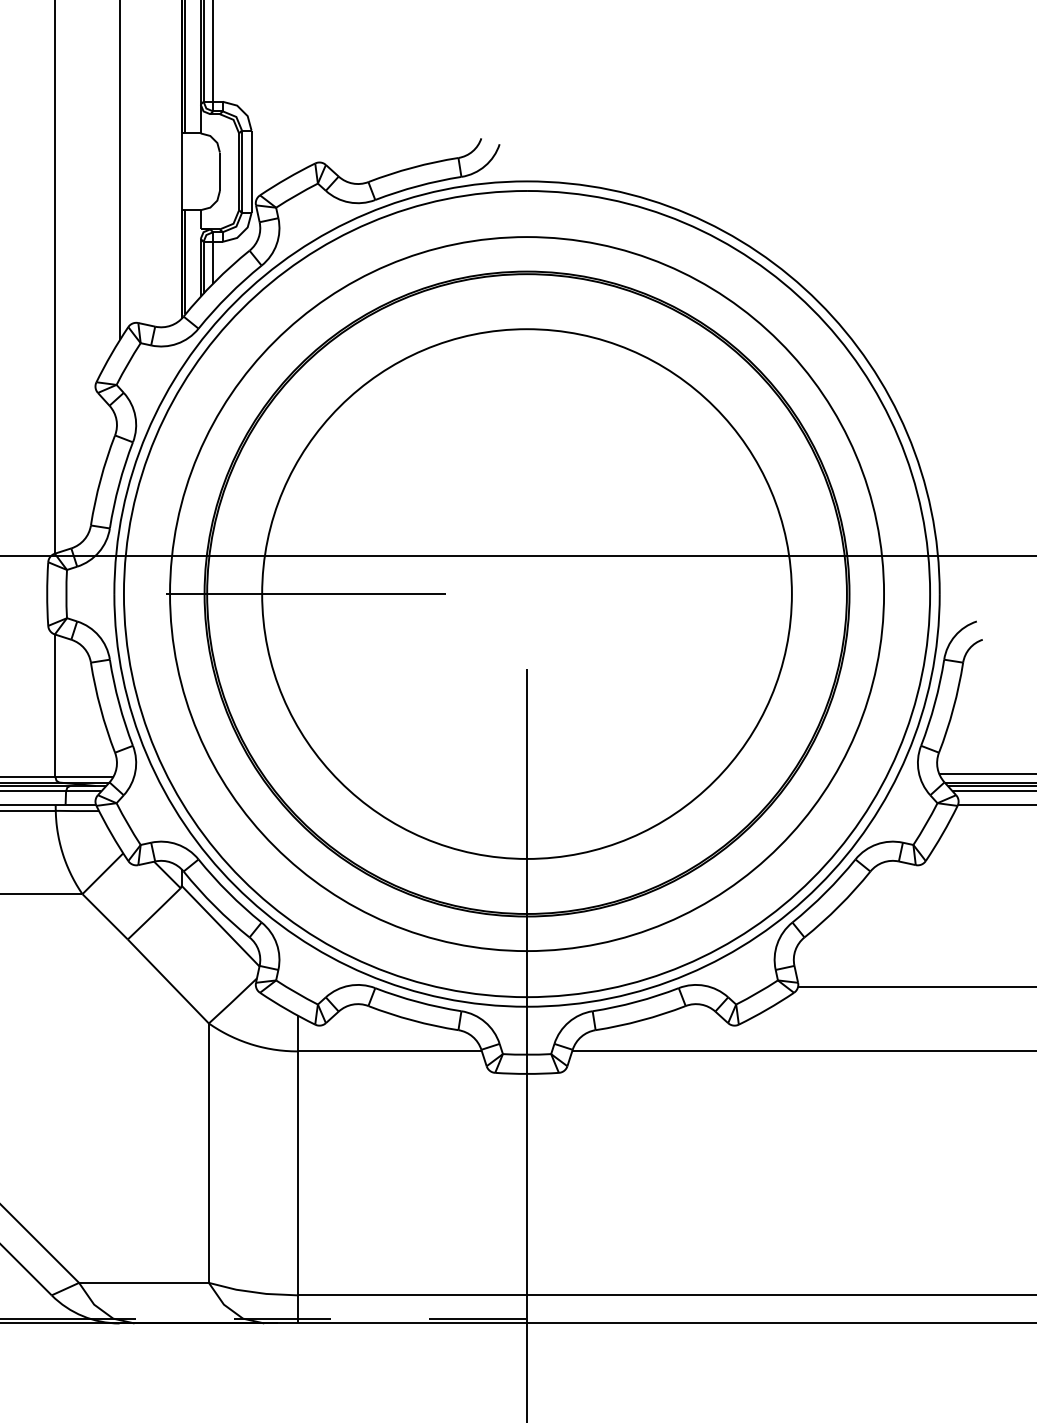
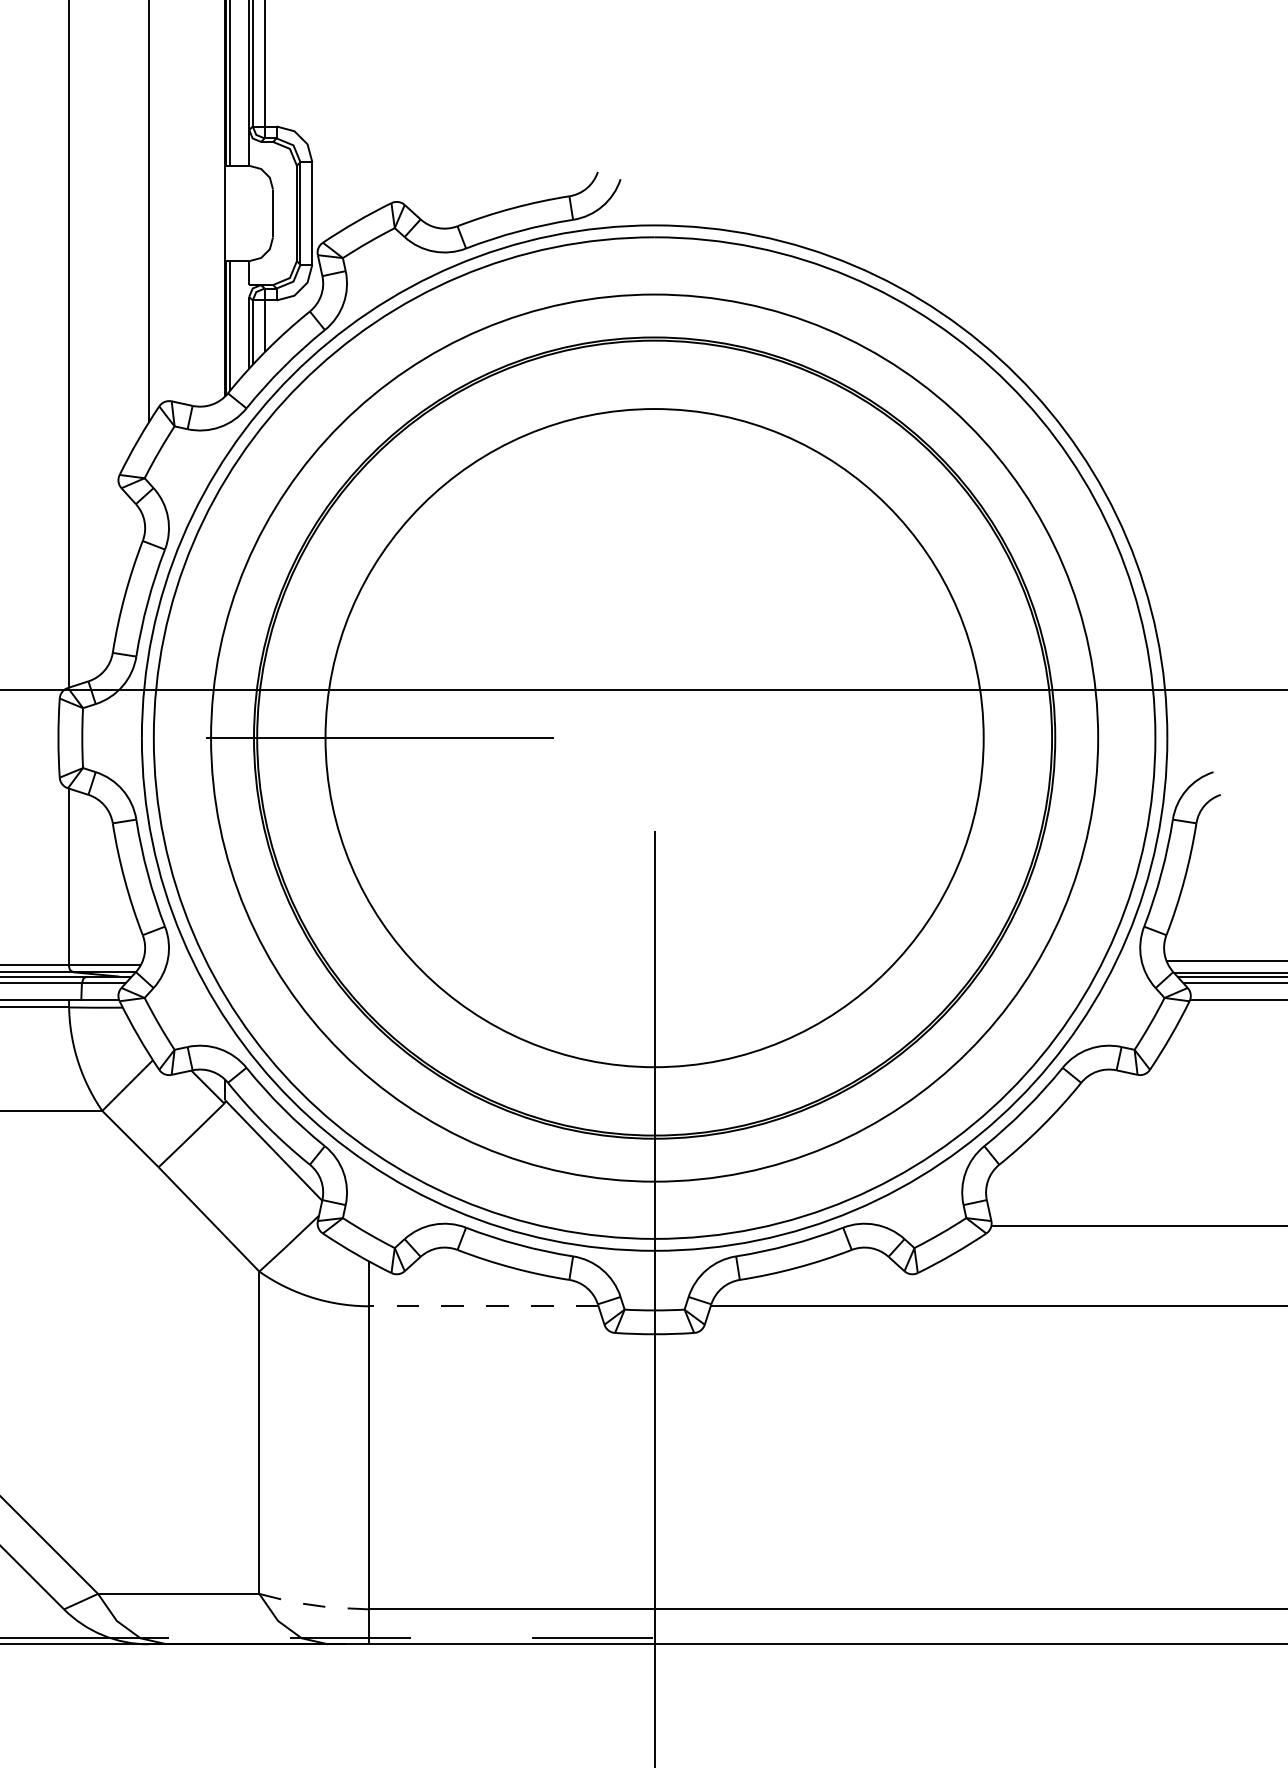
line: (389, 1051) -> (483, 1306), solid -> dashed
line: (252, 1292) -> (313, 1605), solid -> dashed

